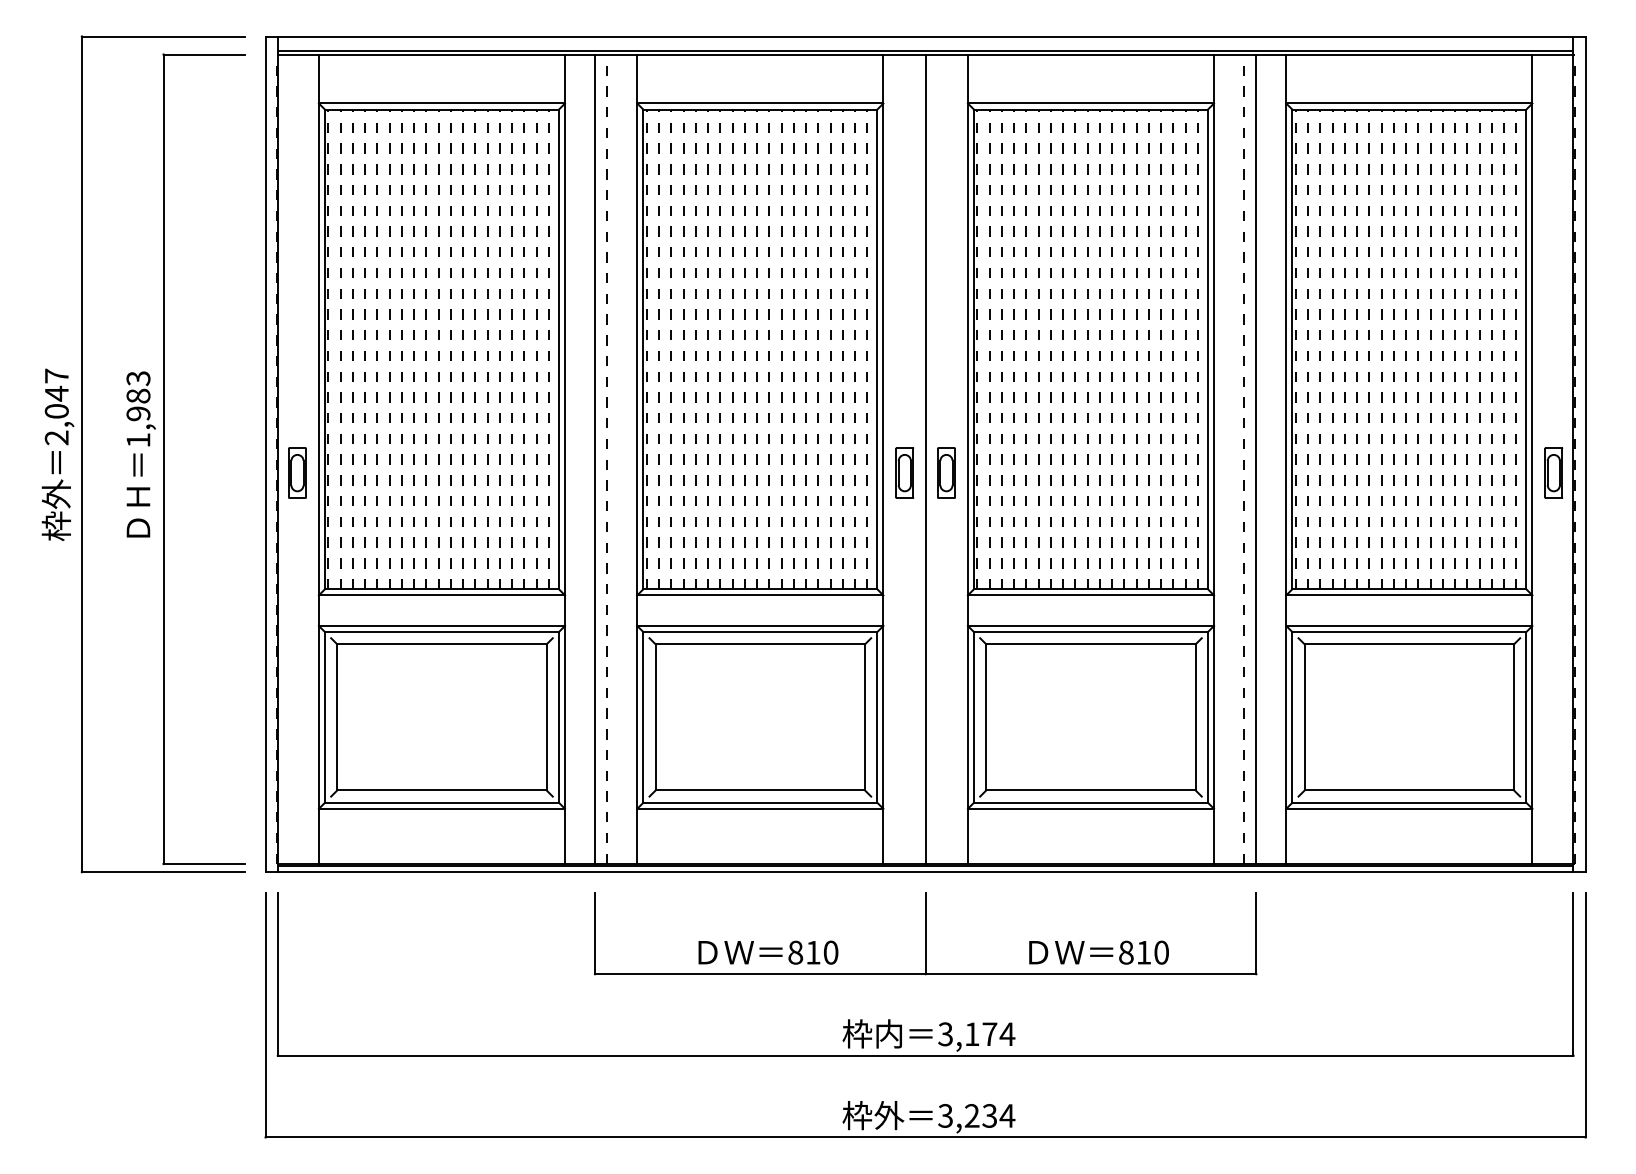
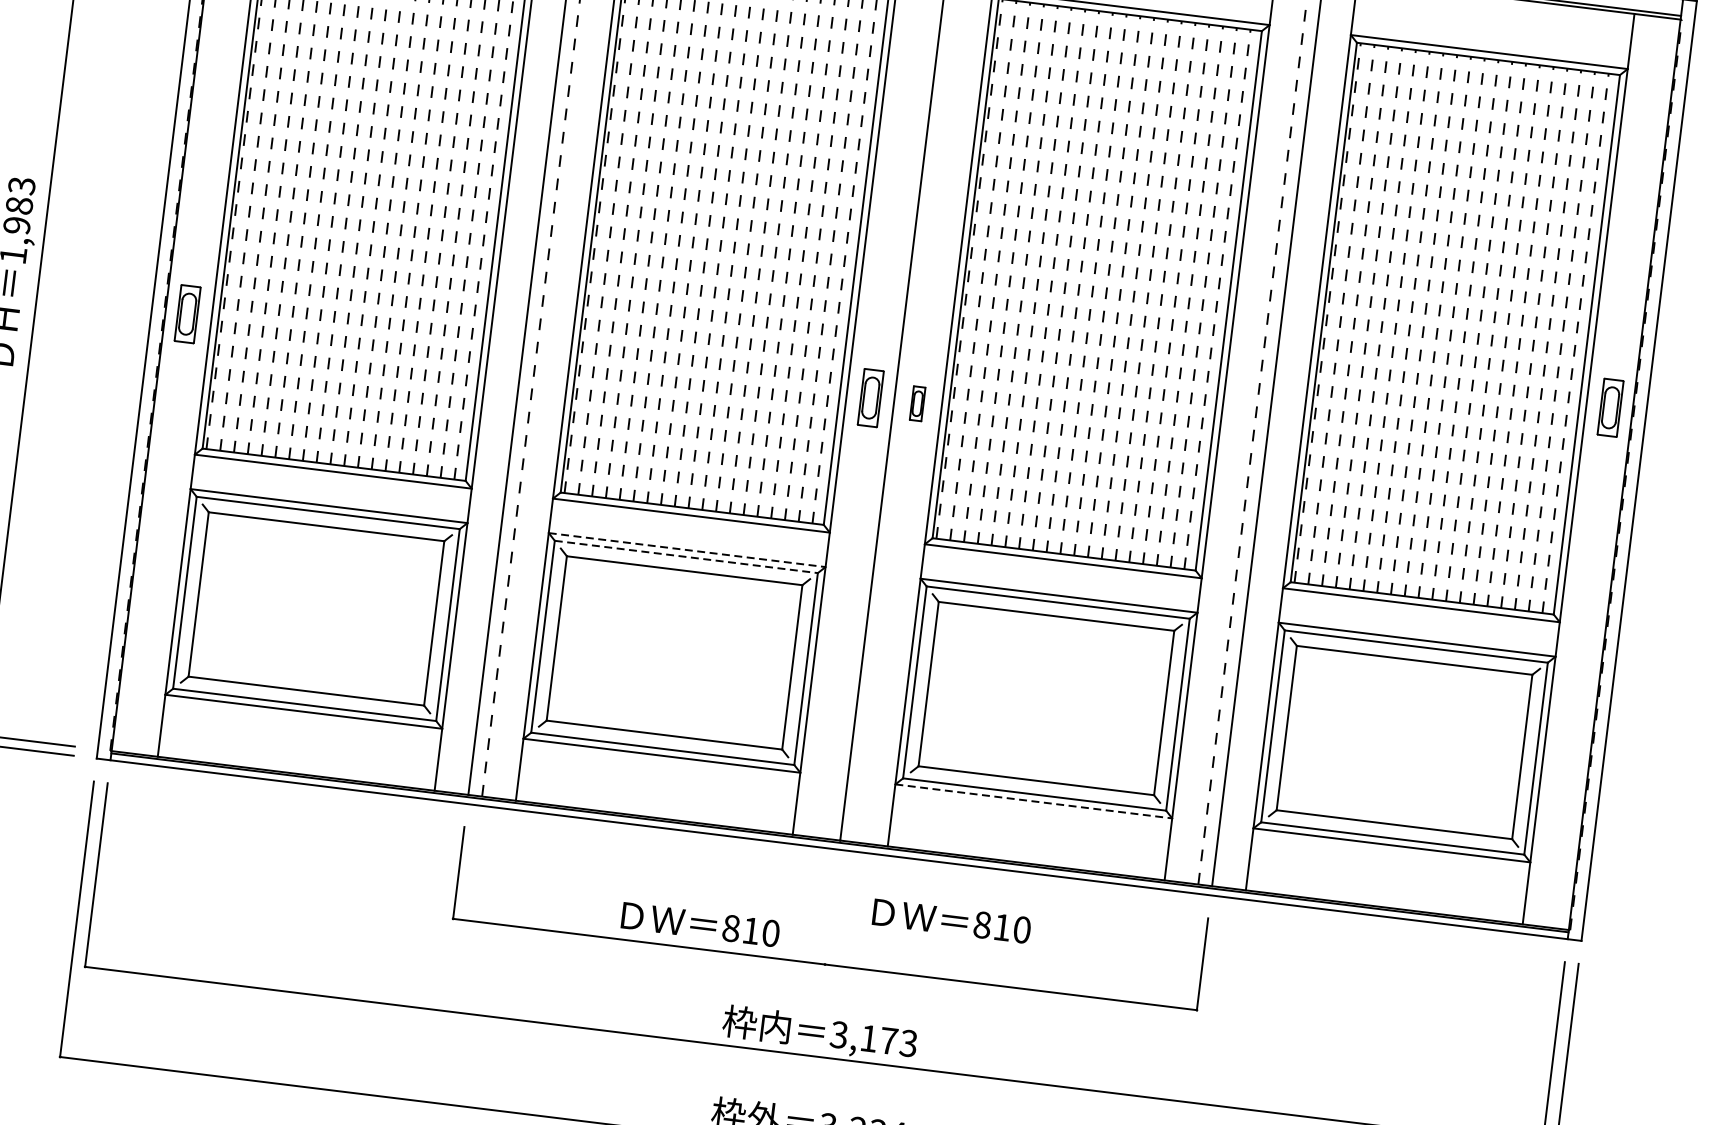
part: (946, 472) -> (917, 403), size x0.6
part: (1553, 472) -> (1610, 407), moved
line: (760, 625) -> (687, 549), solid -> dashed
line: (760, 632) -> (686, 557), solid -> dashed
line: (1091, 808) -> (1034, 801), solid -> dashed
line: (925, 933) -> (830, 918), removed
text: (768, 952) -> (700, 924), moved
text: (1098, 952) -> (951, 921), moved
text: (1007, 1034) -> (908, 1043), 3,174 -> 3,173

